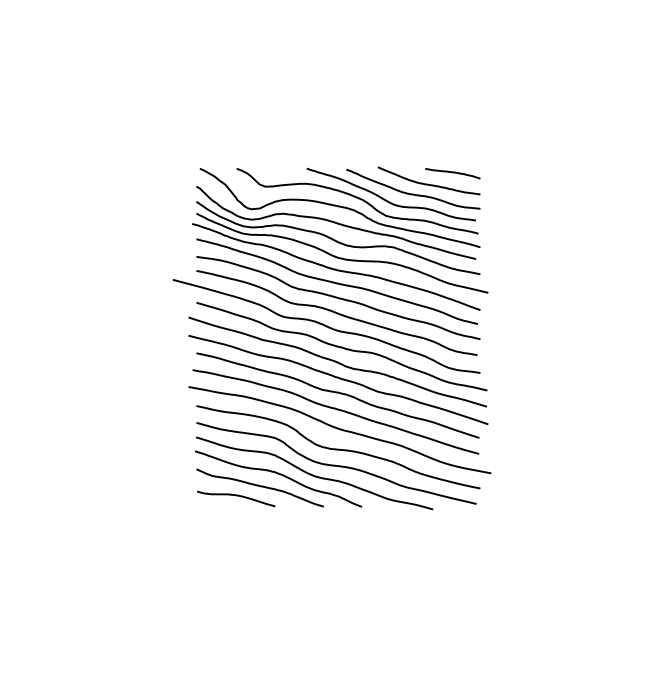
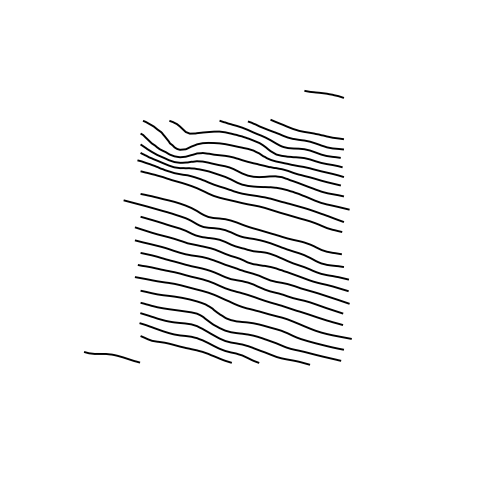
curve: (451, 173) -> (323, 94), moved
curve: (337, 298) -> (241, 213), removed
curve: (235, 496) -> (111, 355), moved

